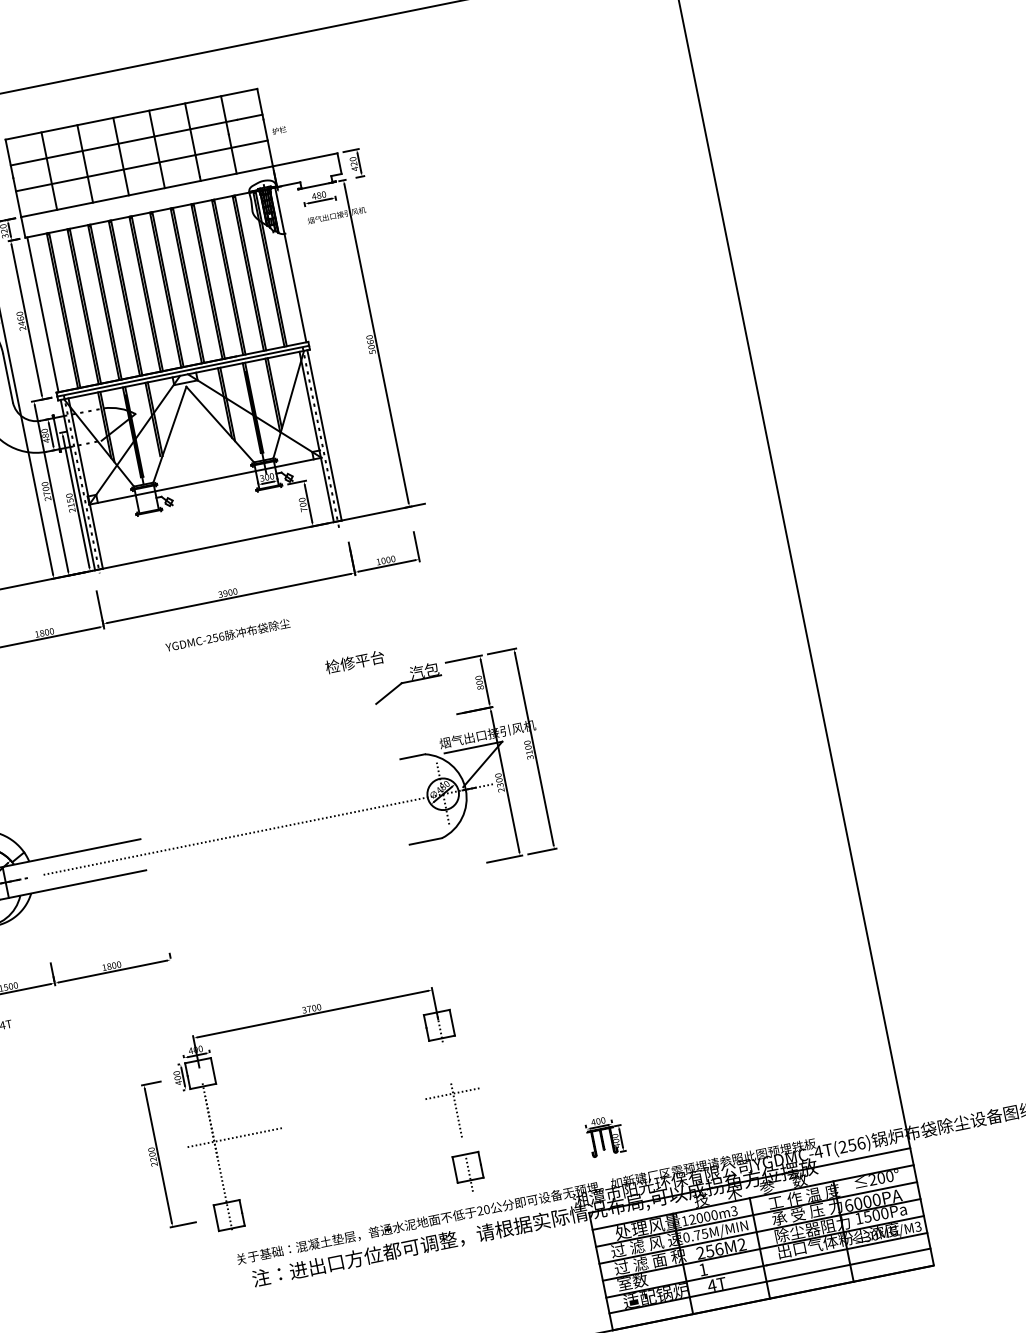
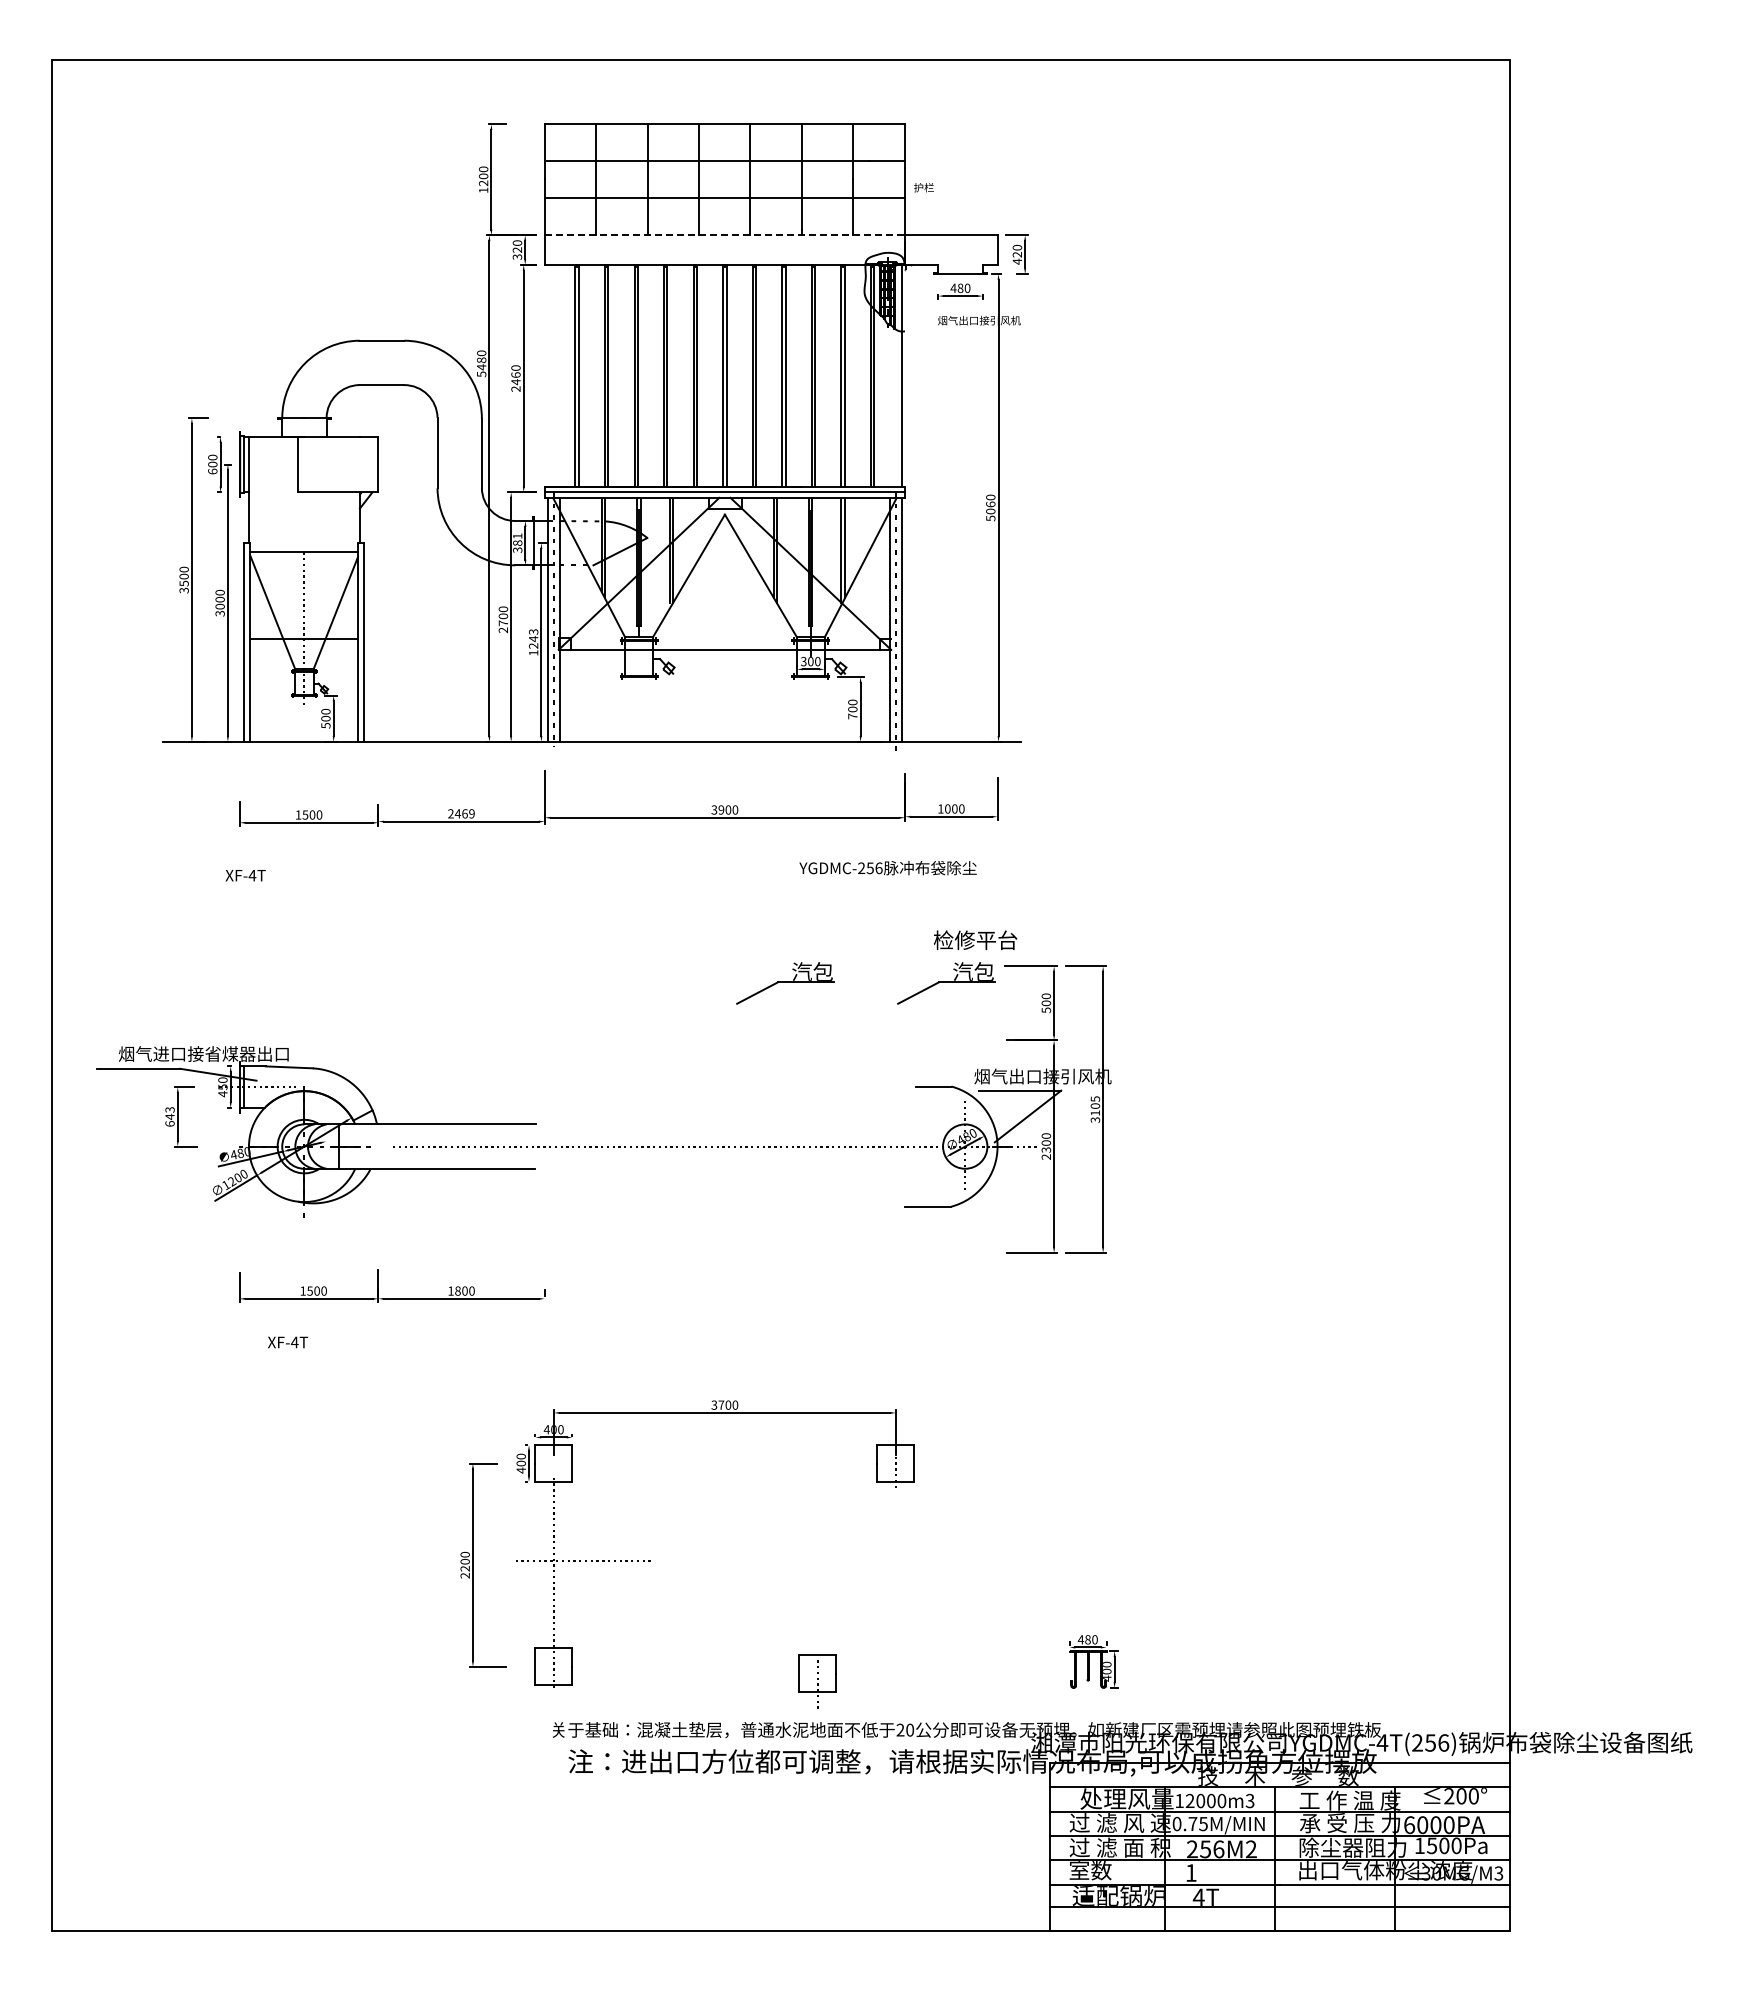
line: (147, 191) -> (725, 235), solid -> dashed
line: (42, 314) -> (547, 375), removed
text: (45, 436) -> (517, 543), 480 -> 381
text: (70, 503) -> (533, 642), 2150 -> 1243
text: (44, 632) -> (461, 813), 1800 -> 2469
text: (227, 635) -> (887, 868), moved
text: (355, 662) -> (975, 940), moved
text: (480, 687) -> (1045, 1010), 800 -> 500
part: (294, 705) -> (785, 983), added
text: (526, 742) -> (1094, 1098), 3100 -> 3105
part: (455, 1110) -> (894, 1585), removed
text: (597, 1121) -> (1087, 1639), 400 -> 480
part: (468, 1172) -> (817, 1681), moved

